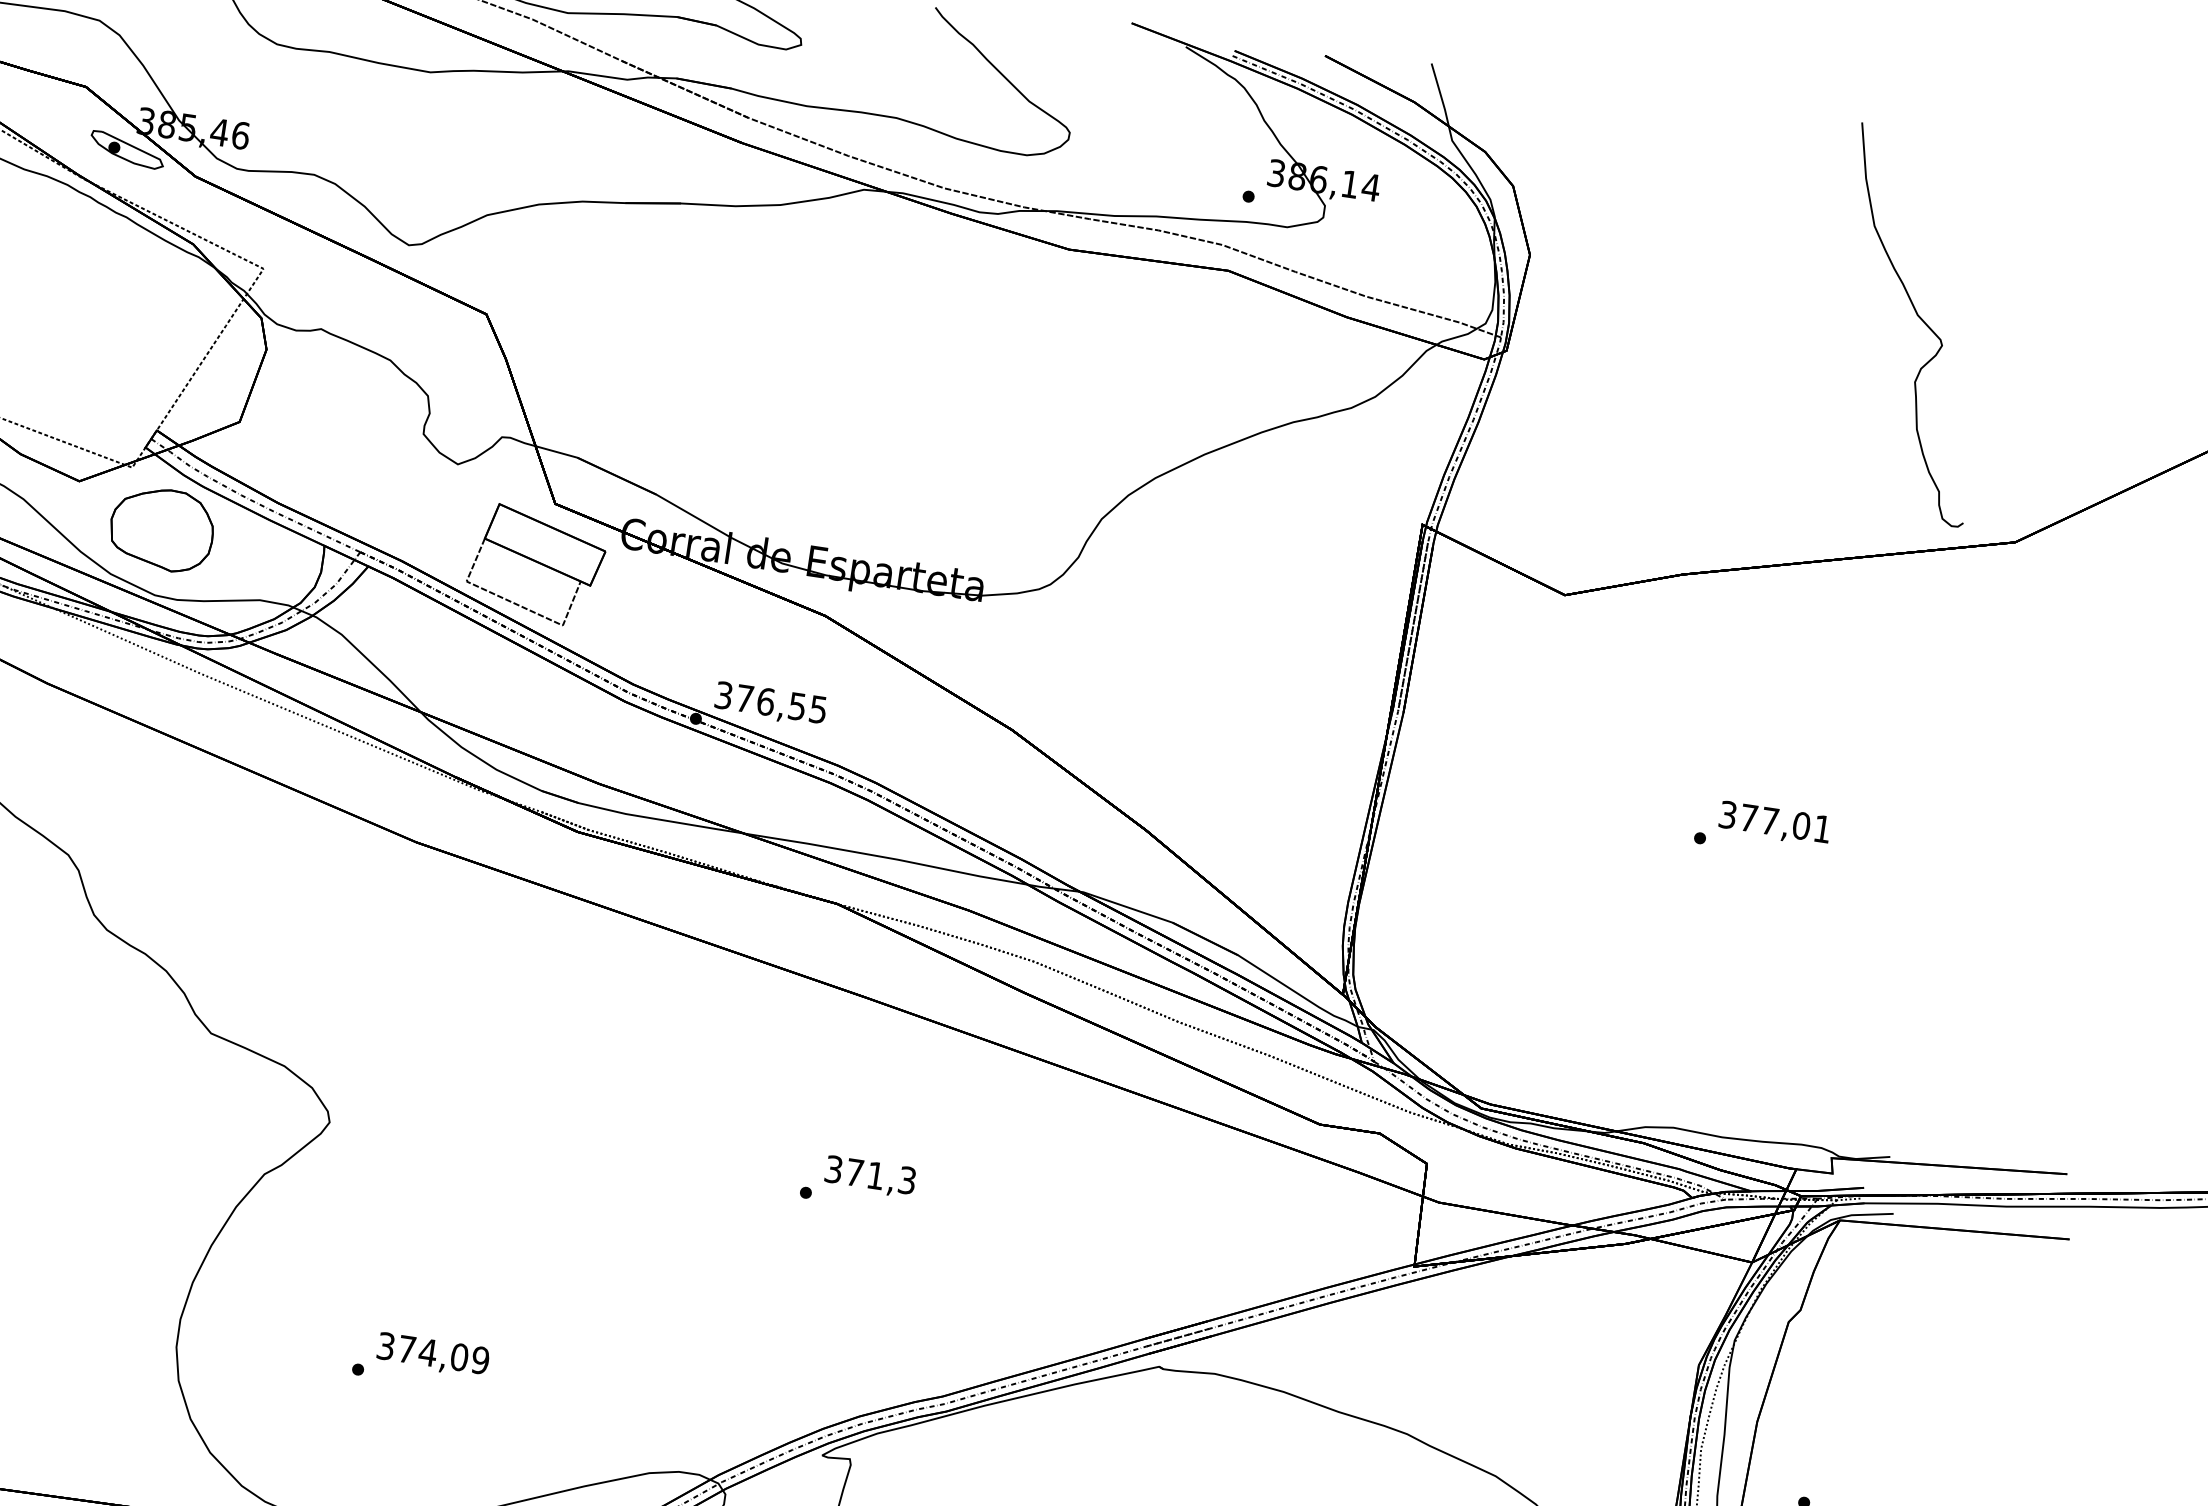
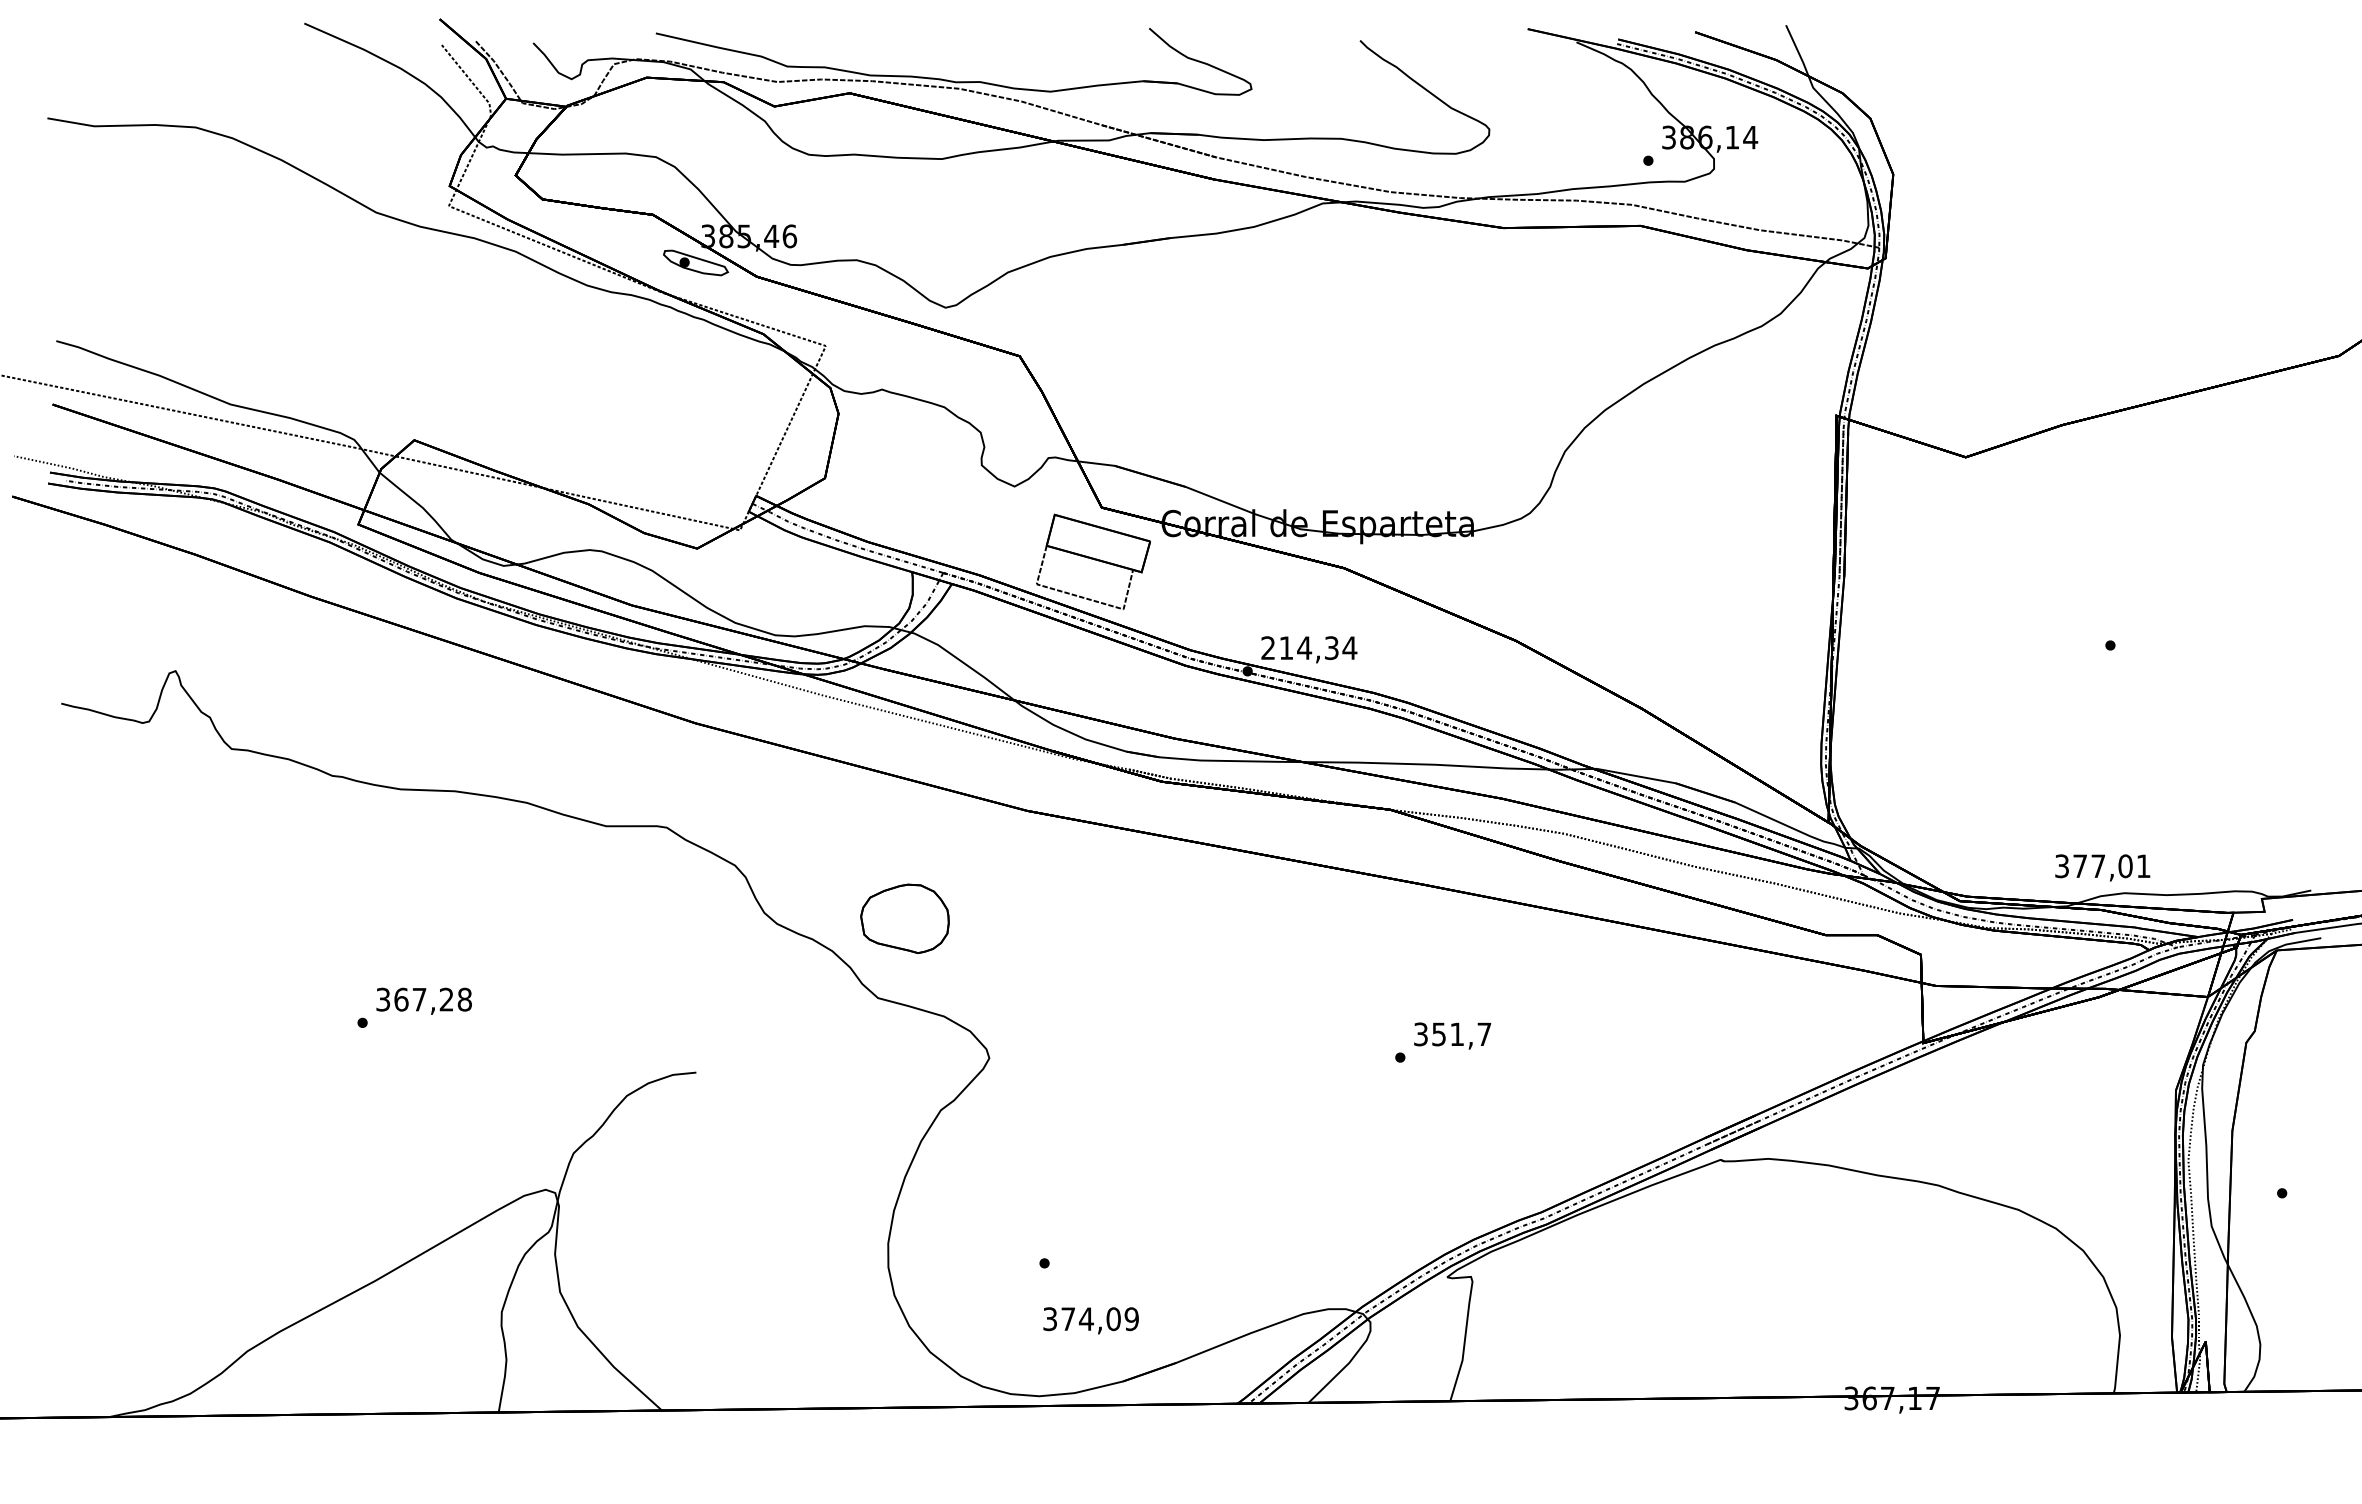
curve: (1919, 319) -> (2230, 179), removed
part: (161, 528) -> (904, 918), moved
text: (771, 703) -> (1309, 648), 376,55 -> 214,34
text: (1774, 823) -> (2102, 867), moved
text: (880, 1176) -> (1461, 1034), 371,3 -> 351,7
text: (432, 1354) -> (1090, 1320), moved

